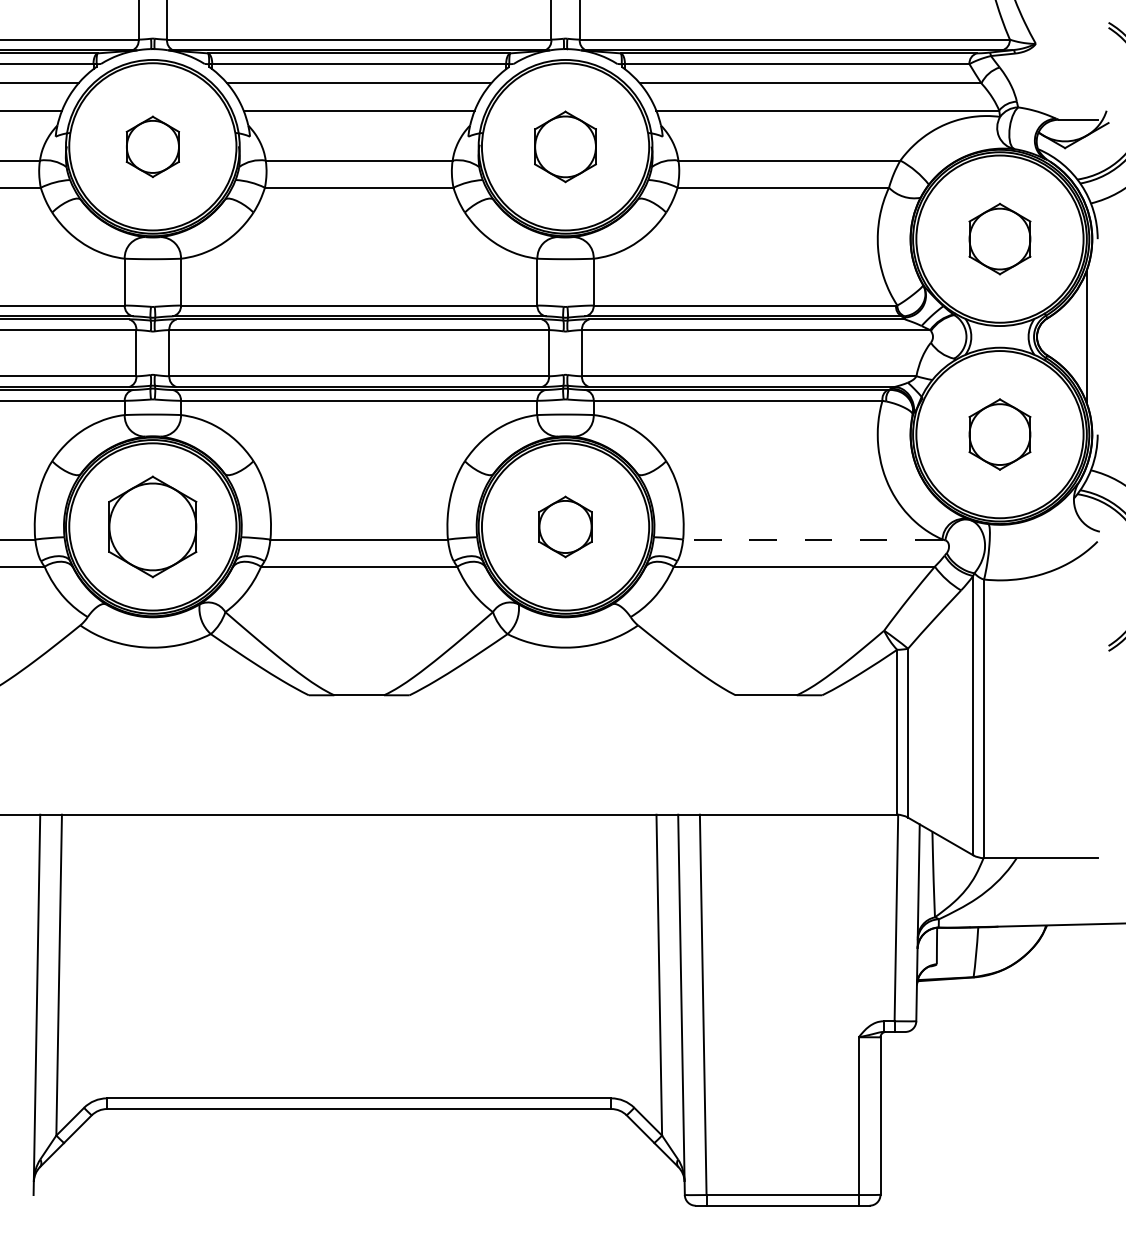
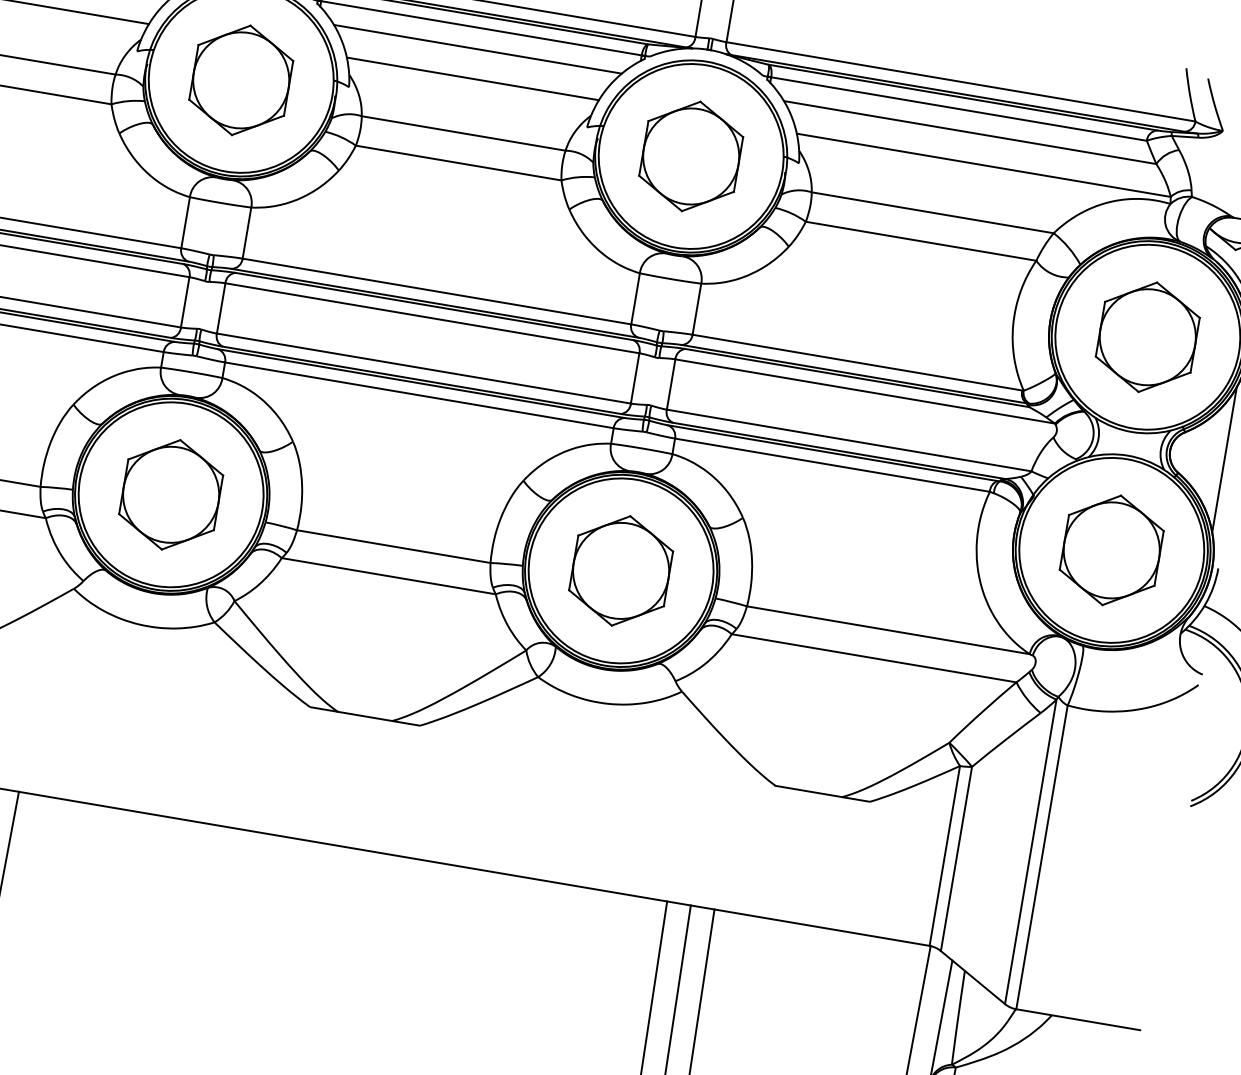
part: (152, 146) -> (240, 79), size x1.67
part: (565, 146) -> (691, 156), size x1.43
part: (999, 238) -> (1147, 336), size x1.43
part: (999, 434) -> (1111, 550), size x1.43
part: (565, 526) -> (621, 570), size x1.67
line: (812, 539) -> (888, 630), dashed -> solid

